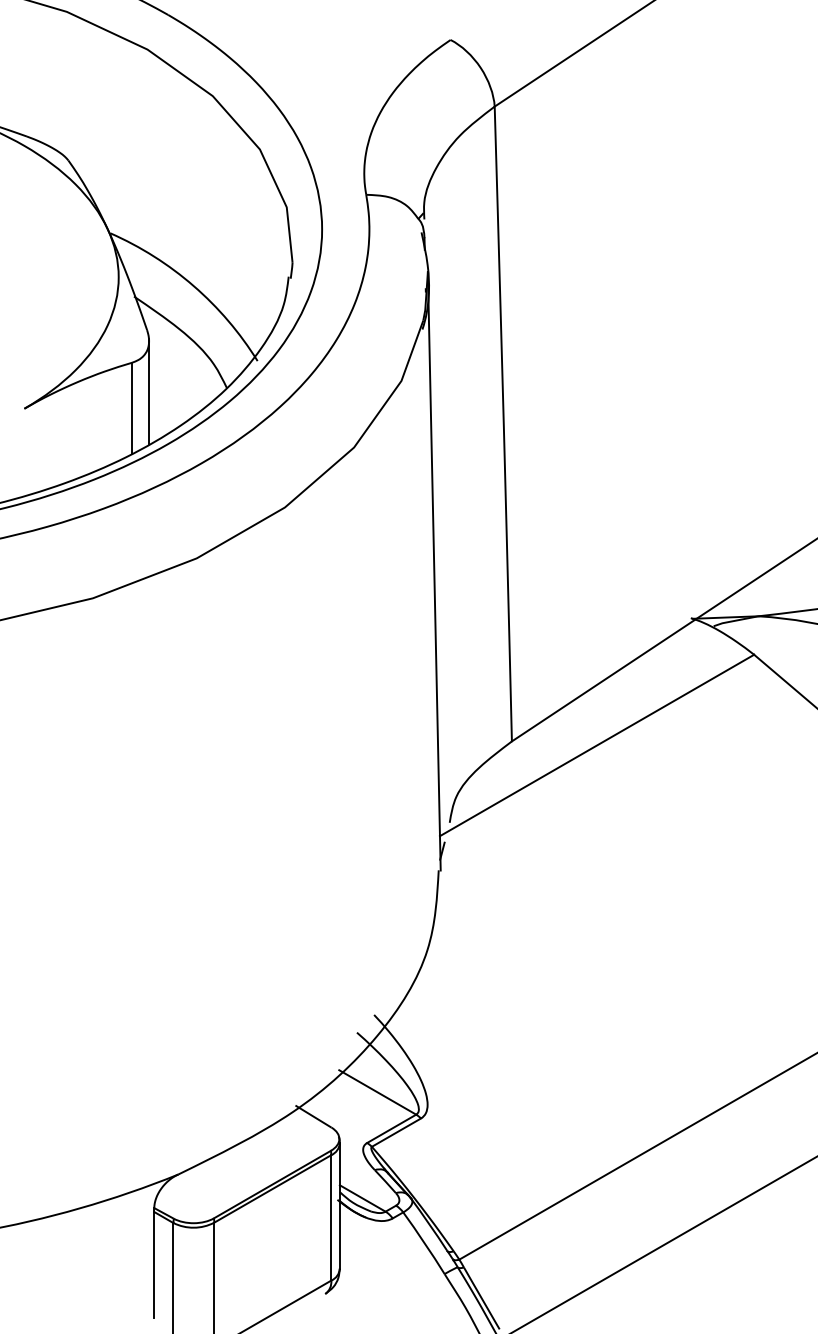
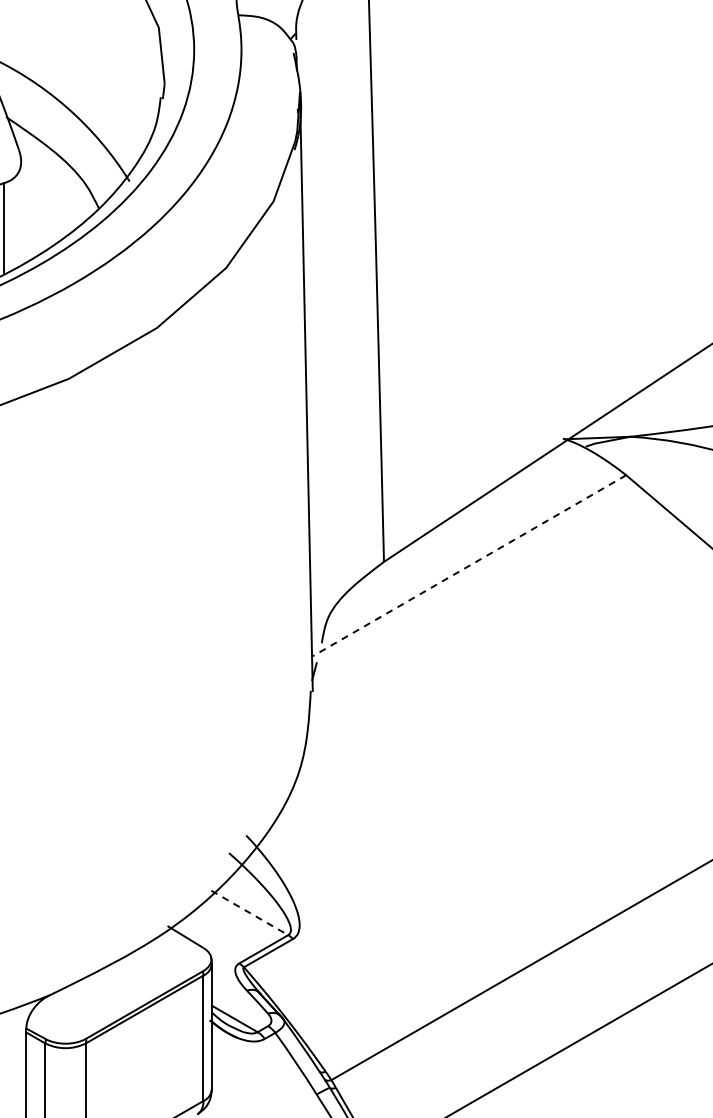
line: (149, 390) -> (21, 210), removed
line: (596, 745) -> (468, 565), solid -> dashed
line: (378, 1092) -> (250, 912), solid -> dashed

